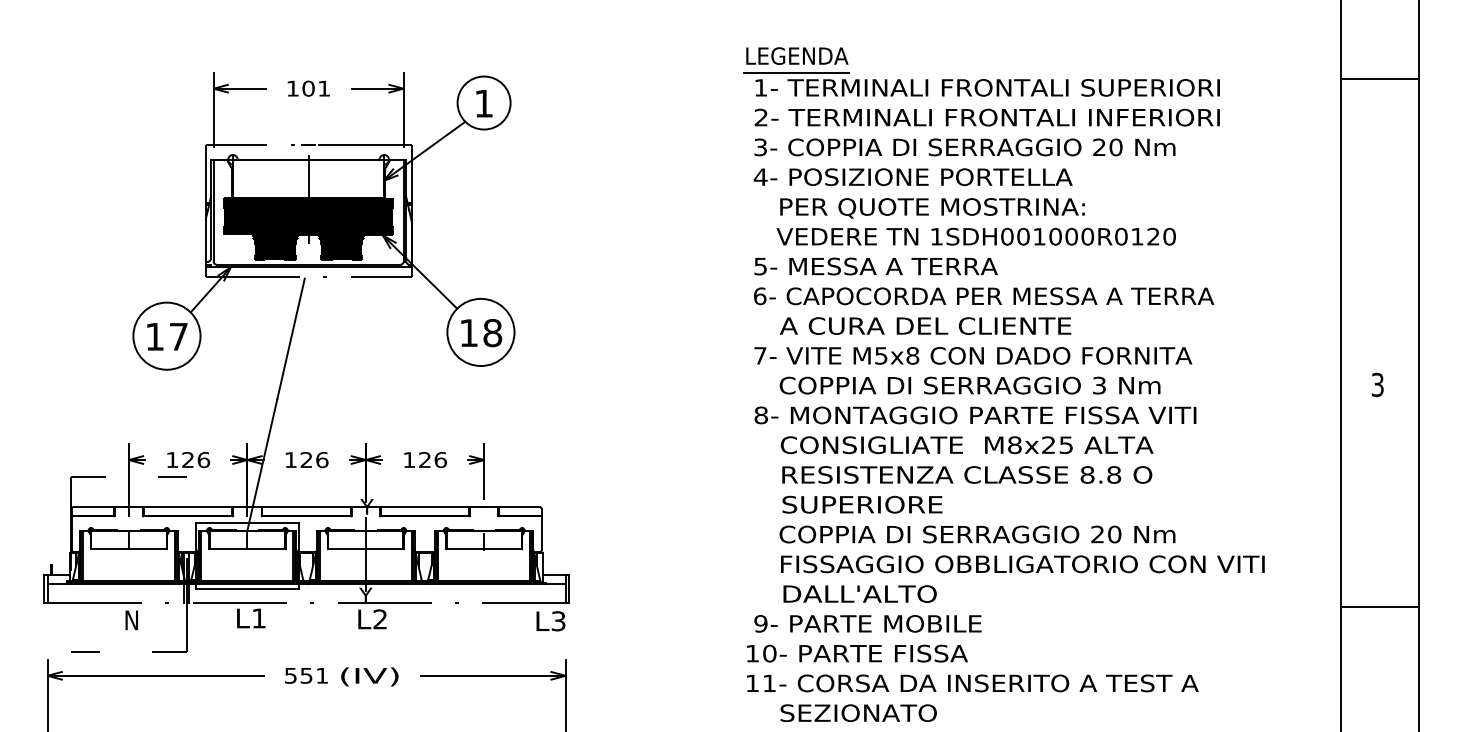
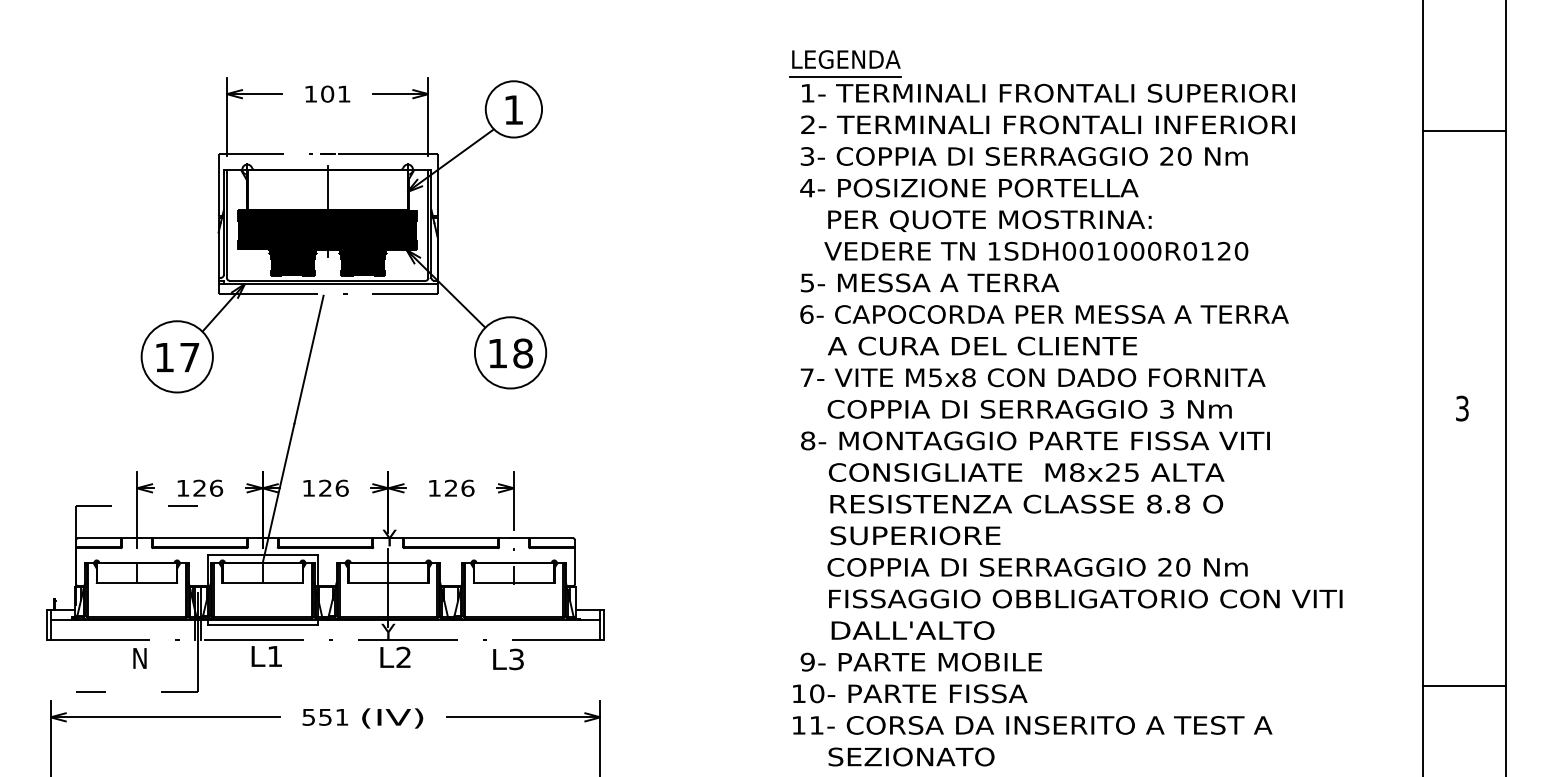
line: (1379, 78) -> (1464, 131), moved
line: (1379, 607) -> (1464, 686), moved
text: (550, 621) -> (507, 659), moved

